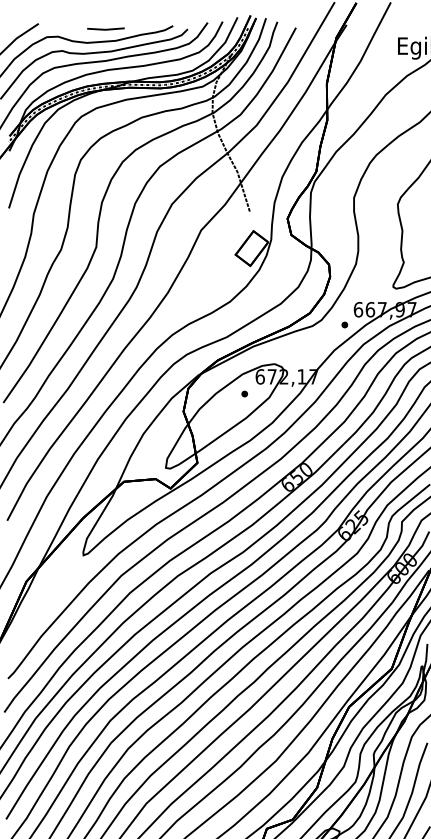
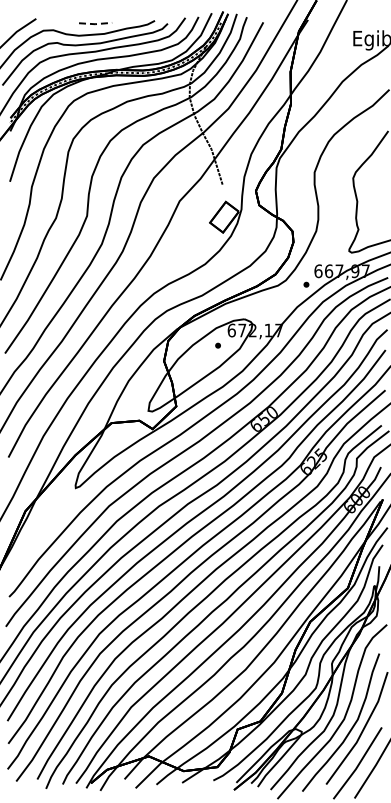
line: (105, 30) -> (95, 24), solid -> dashed

